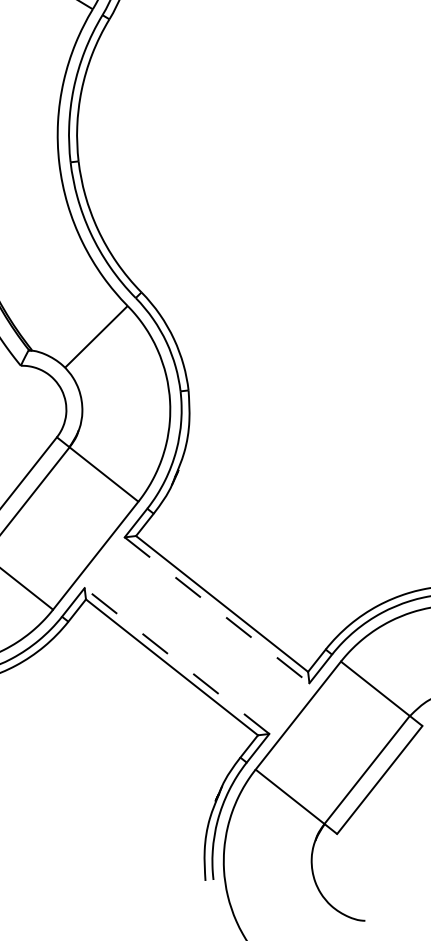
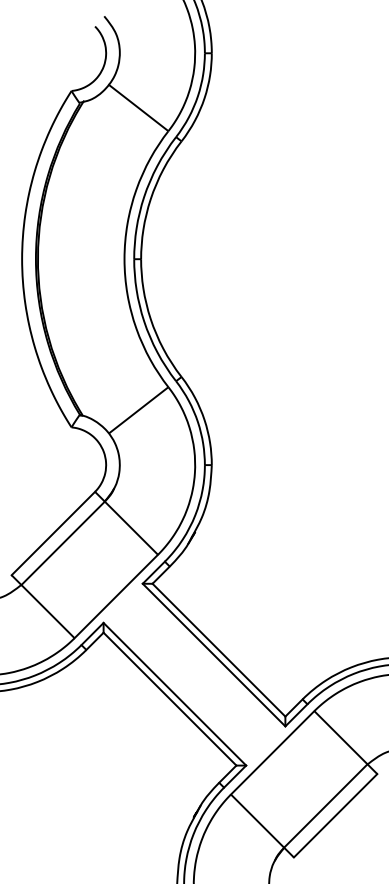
line: (217, 610) -> (214, 655), dashed -> solid
line: (176, 661) -> (174, 694), dashed -> solid

